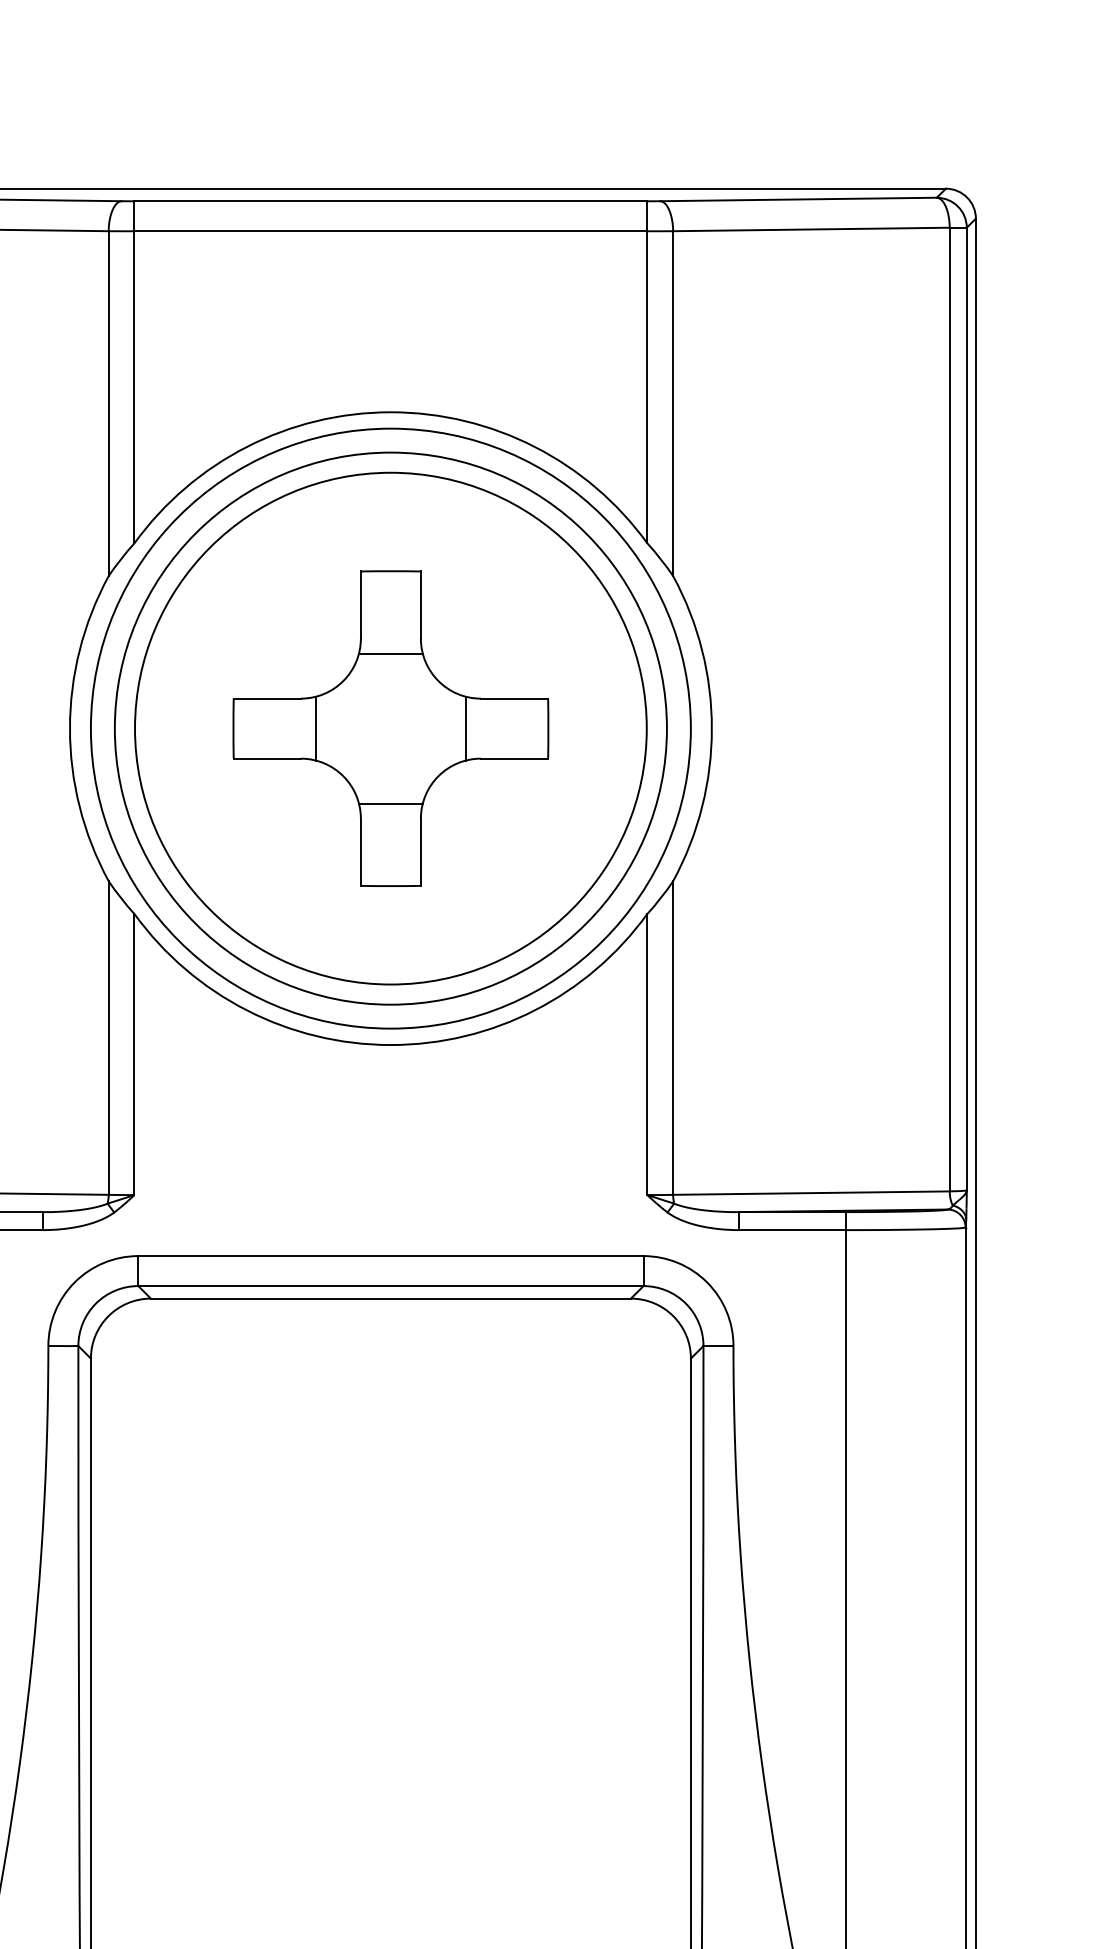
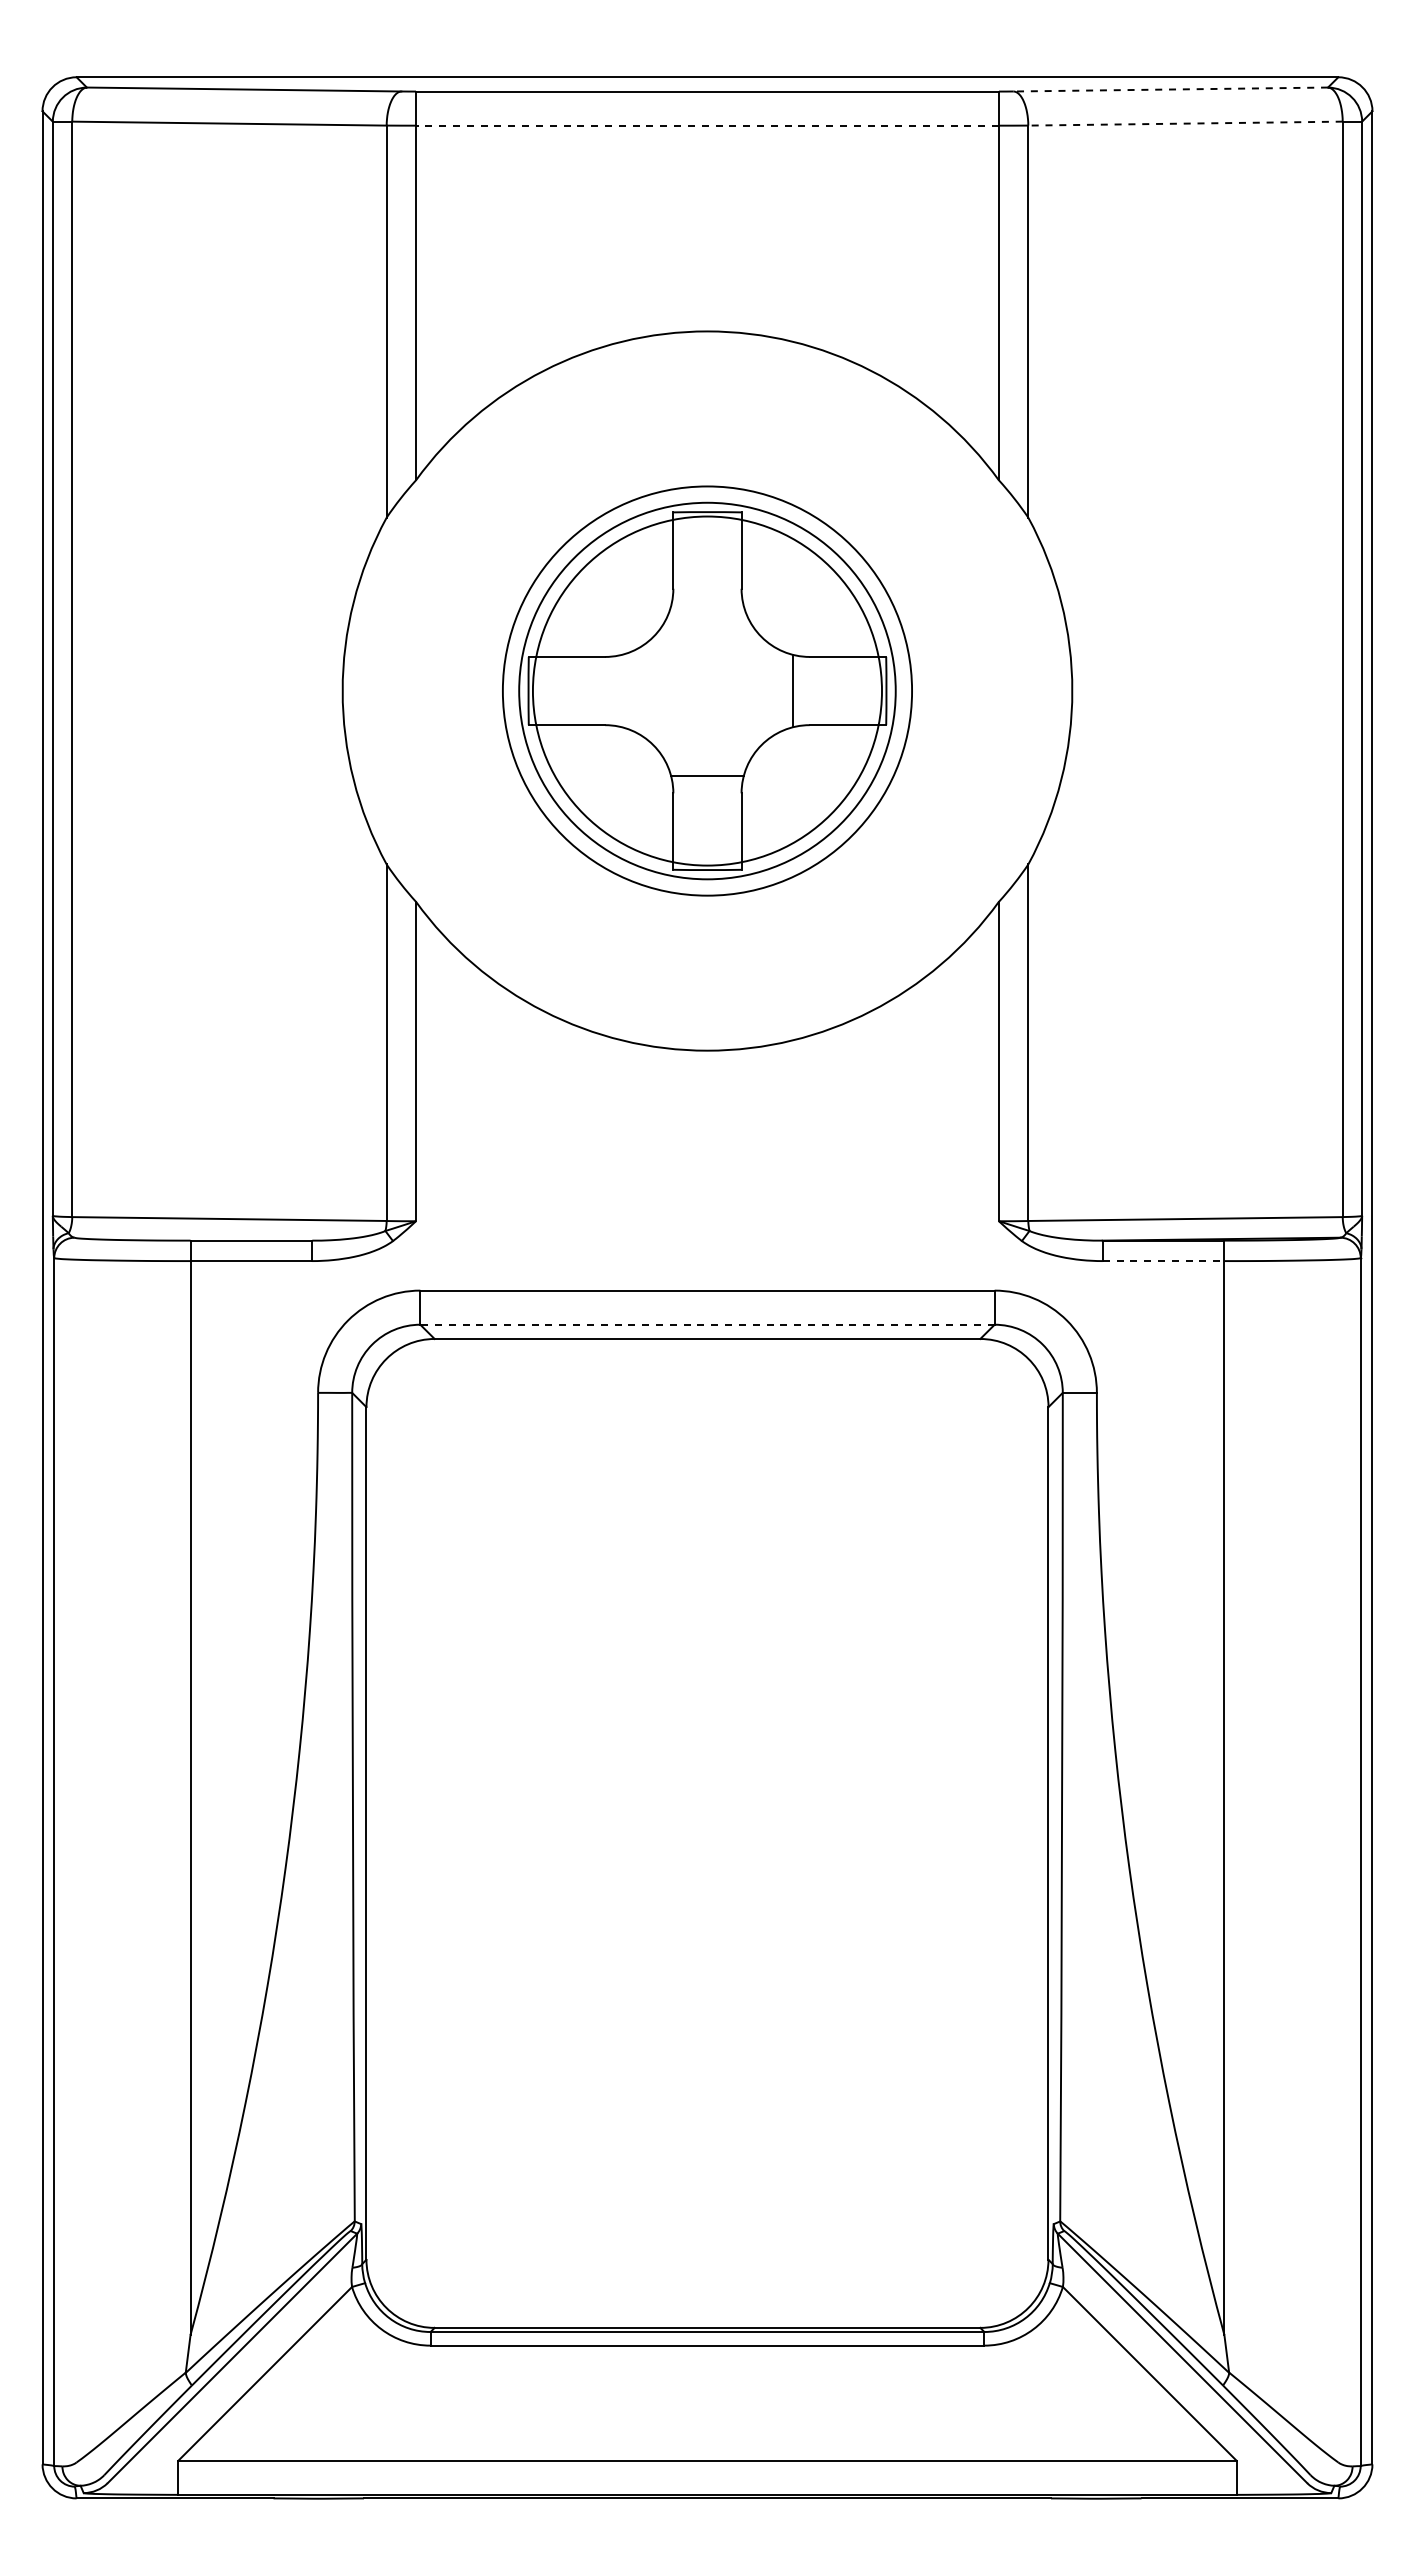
line: (798, 199) -> (1170, 89), solid -> dashed
line: (810, 229) -> (1184, 123), solid -> dashed
line: (390, 231) -> (706, 125), solid -> dashed
line: (390, 653) -> (707, 605), removed
line: (316, 728) -> (622, 690), removed
circle: (390, 728) -> (707, 690), size x0.6
circle: (390, 728) -> (707, 690), size x0.6
circle: (390, 729) -> (707, 691), size x0.6
line: (792, 1230) -> (1163, 1261), solid -> dashed
line: (390, 1285) -> (707, 1324), solid -> dashed

